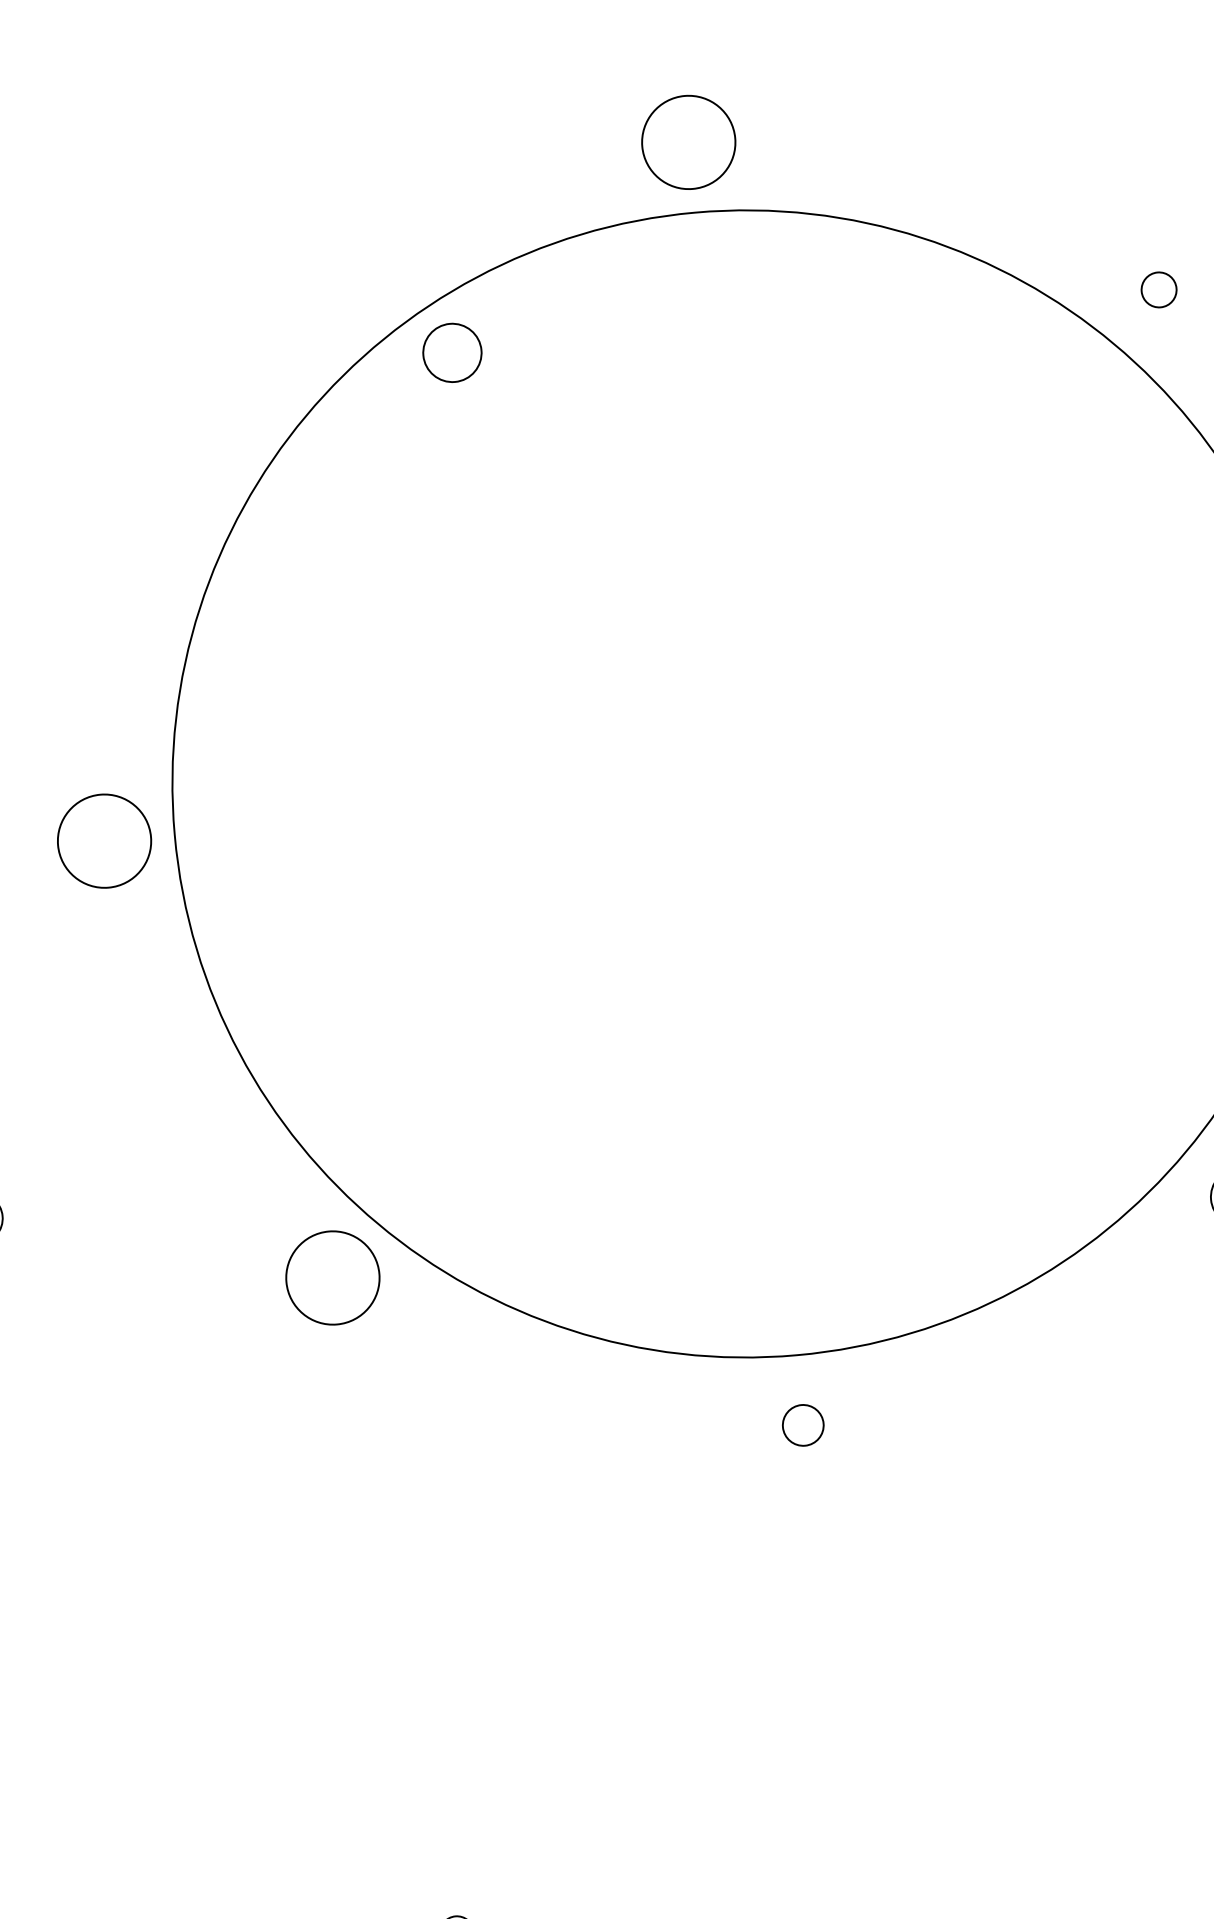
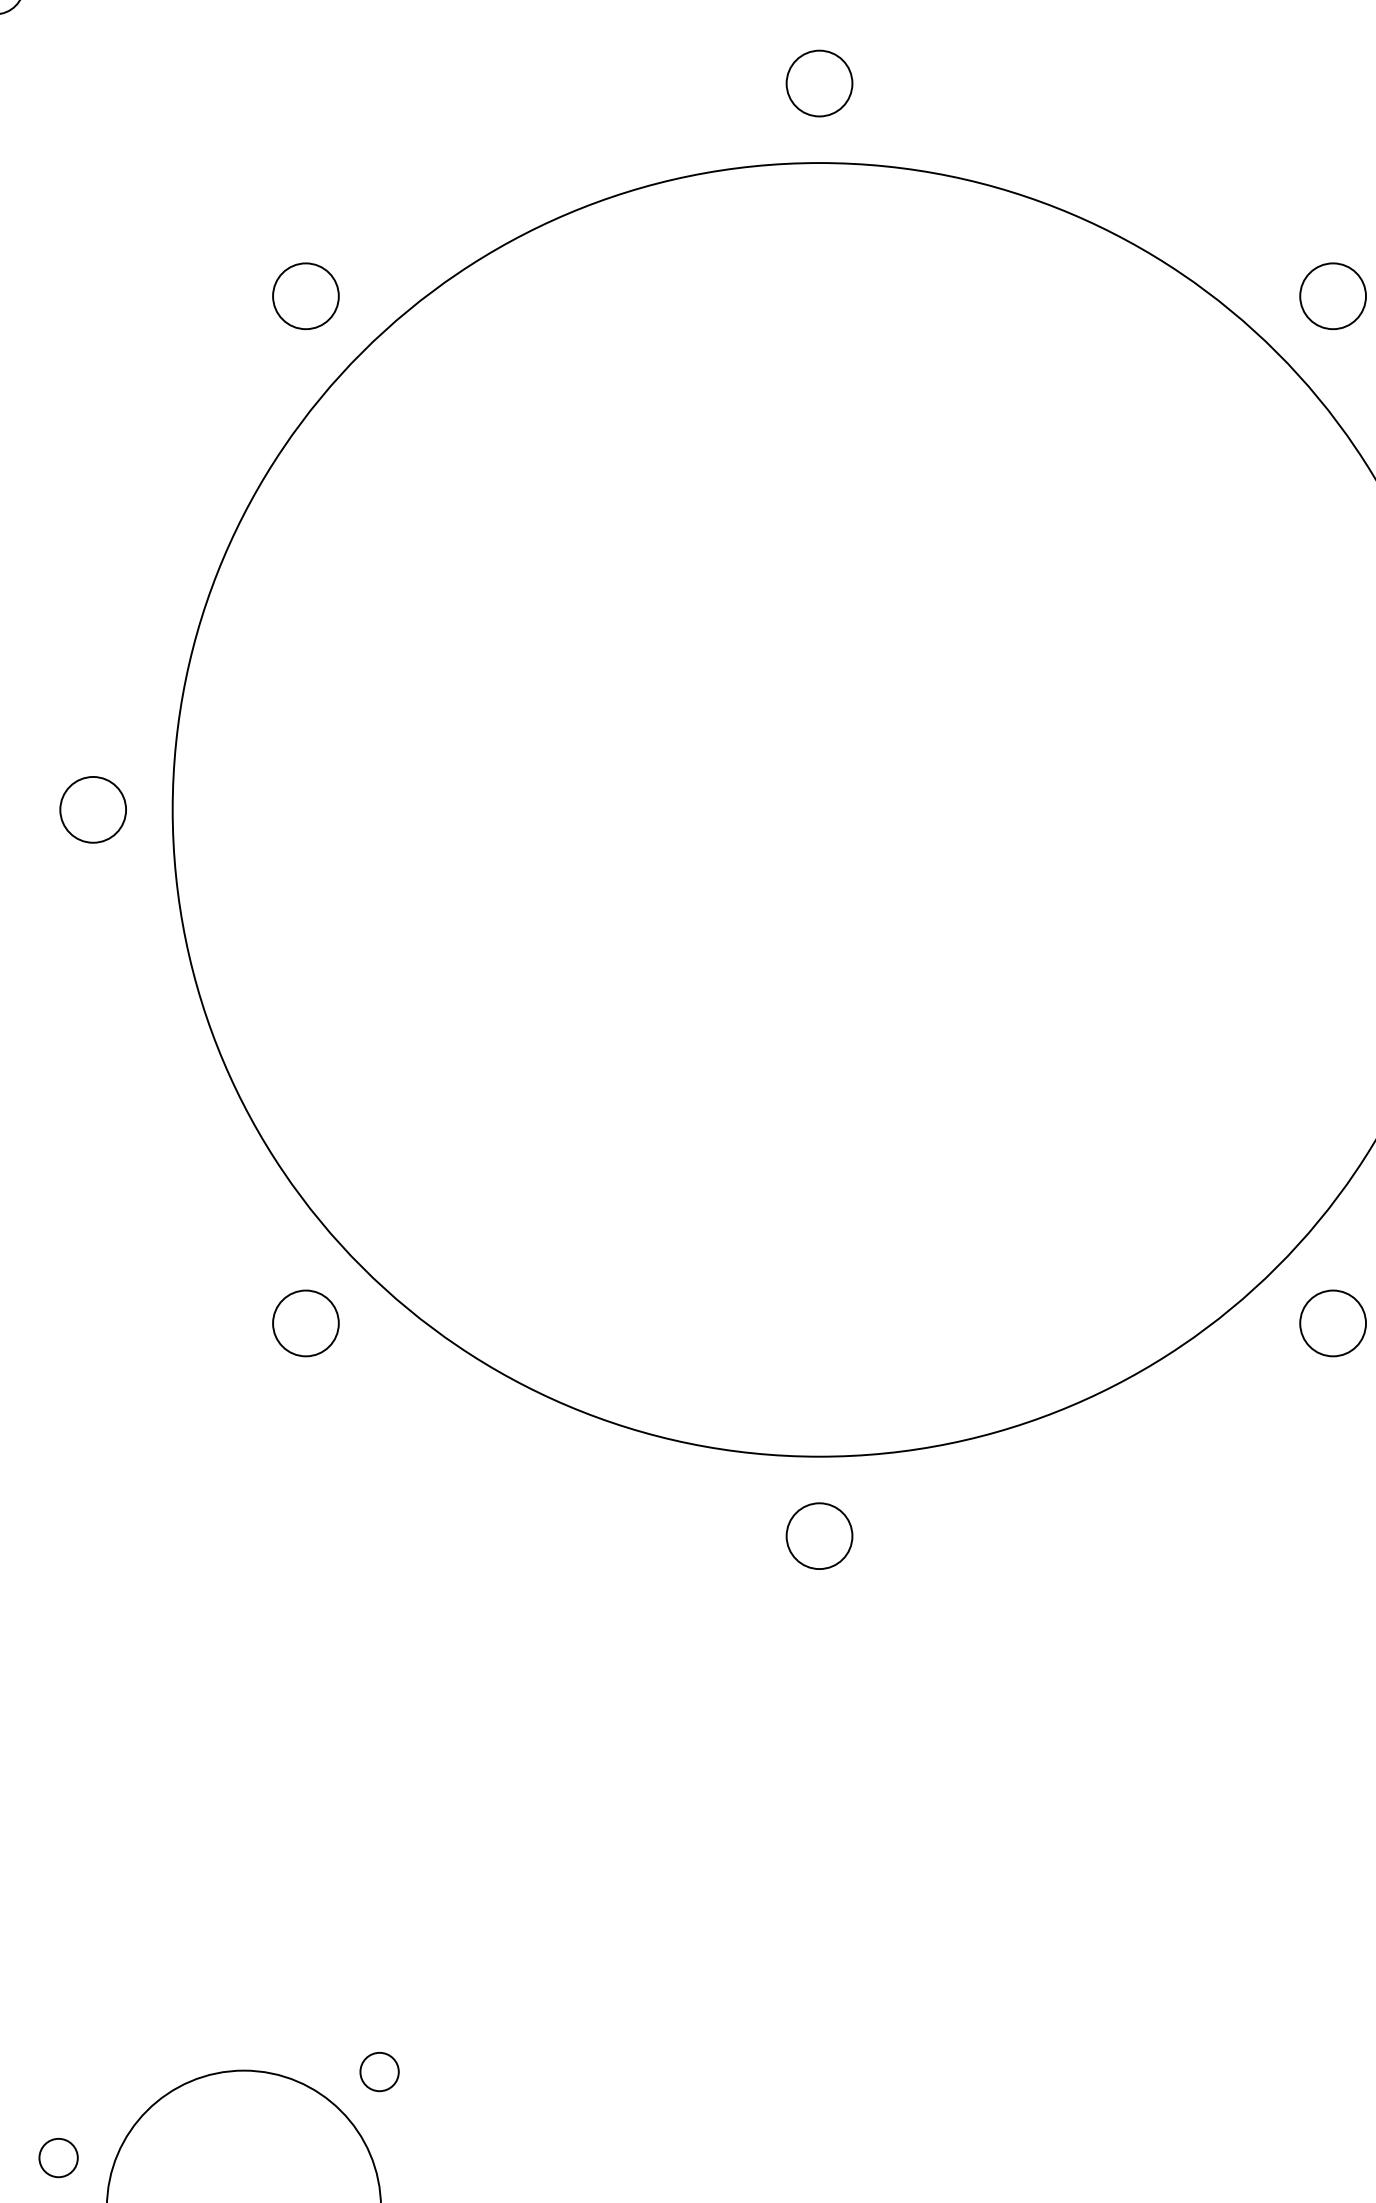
circle: (688, 142) -> (819, 83), size x0.62
circle: (1158, 290) -> (1332, 296), size x1.67
circle: (452, 353) -> (305, 296), moved
circle: (104, 840) -> (93, 809), size x0.62
circle: (332, 1278) -> (305, 1323), size x0.62
circle: (803, 1425) -> (819, 1536), size x1.43

